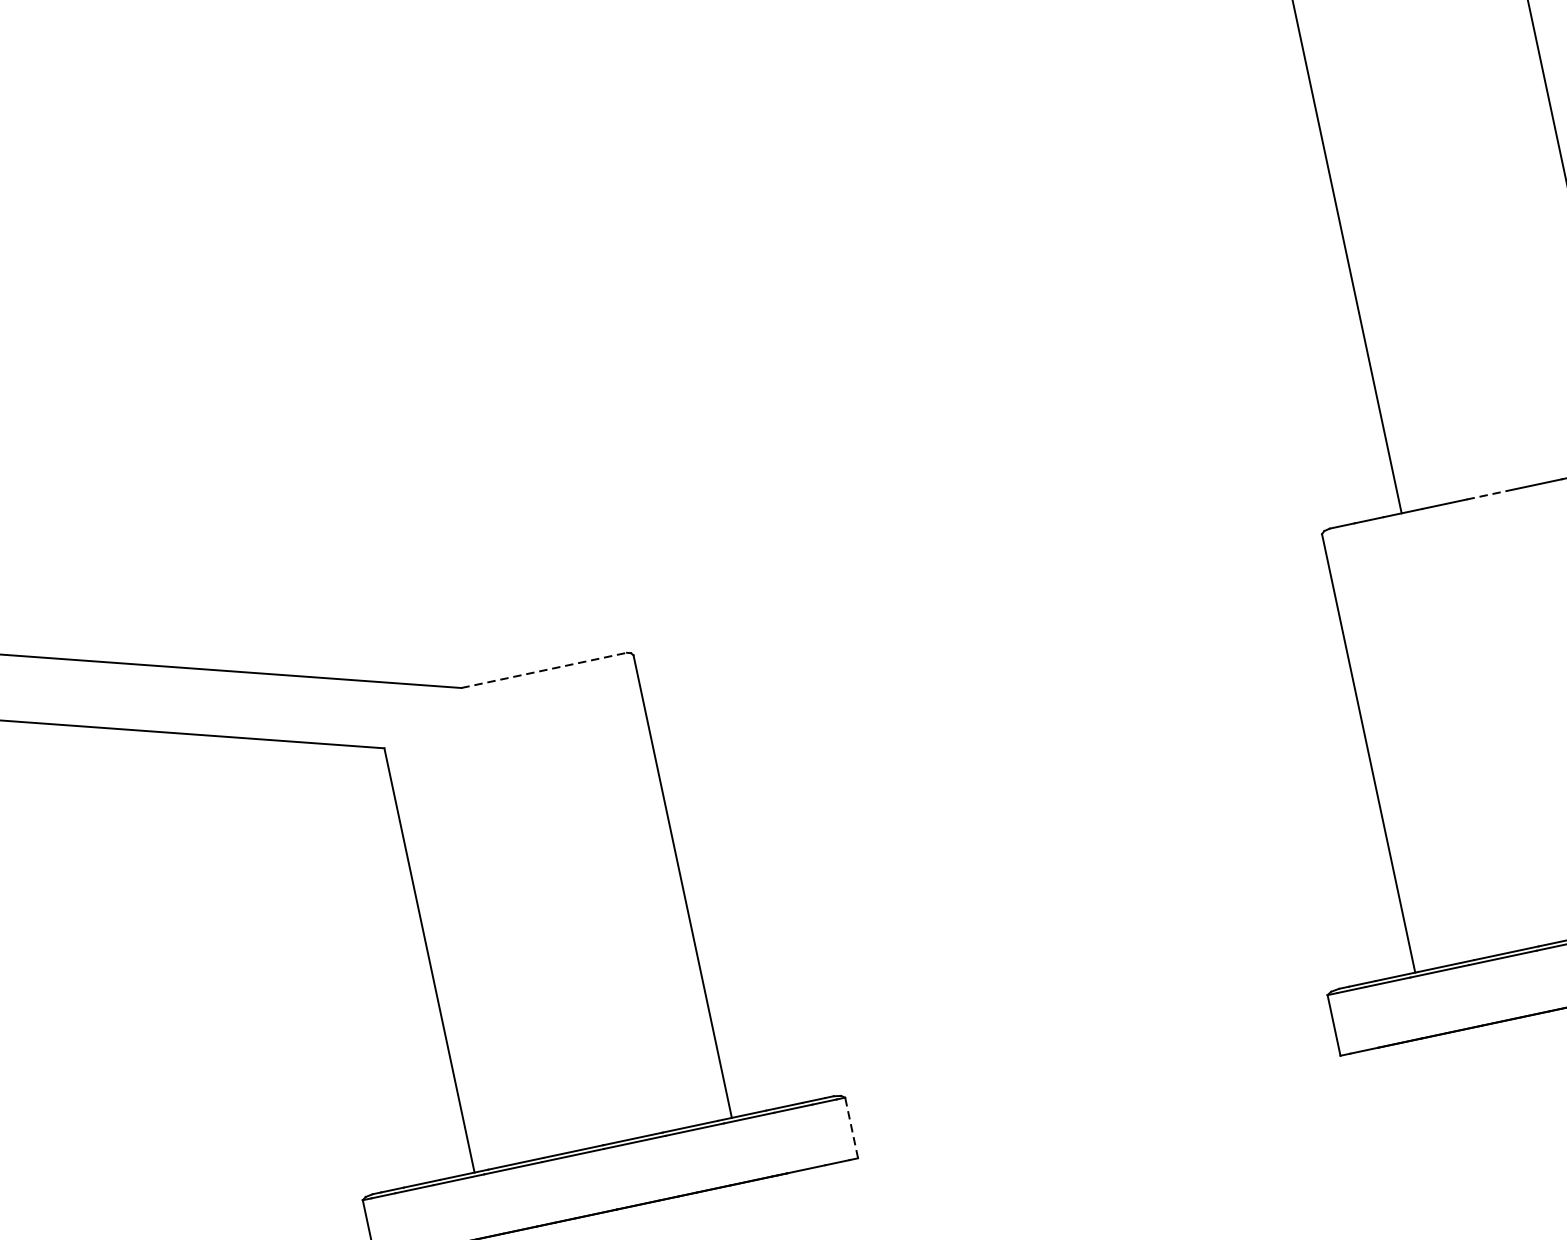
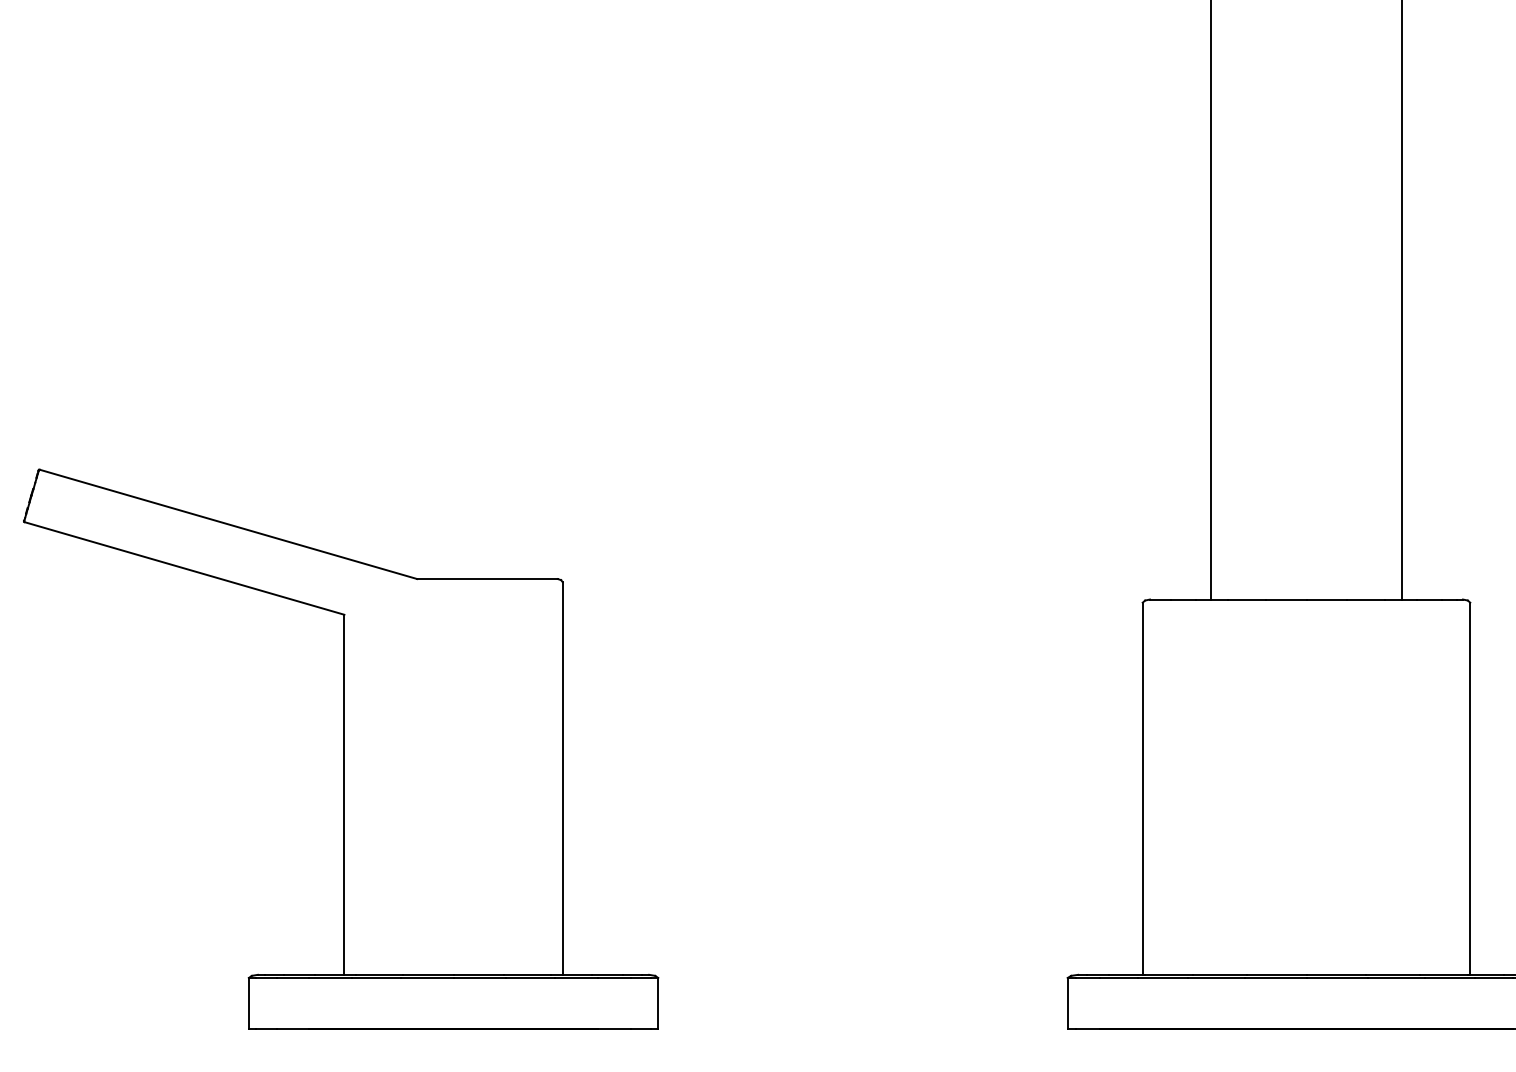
line: (1490, 494) -> (1286, 599), dashed -> solid
line: (545, 670) -> (488, 579), dashed -> solid
line: (851, 1127) -> (658, 1003), dashed -> solid

